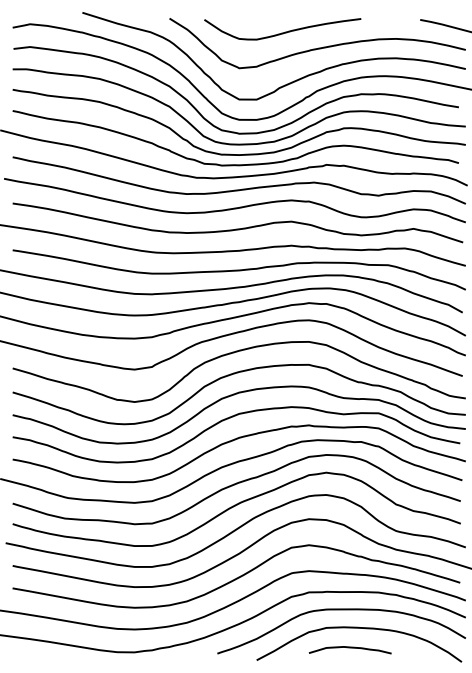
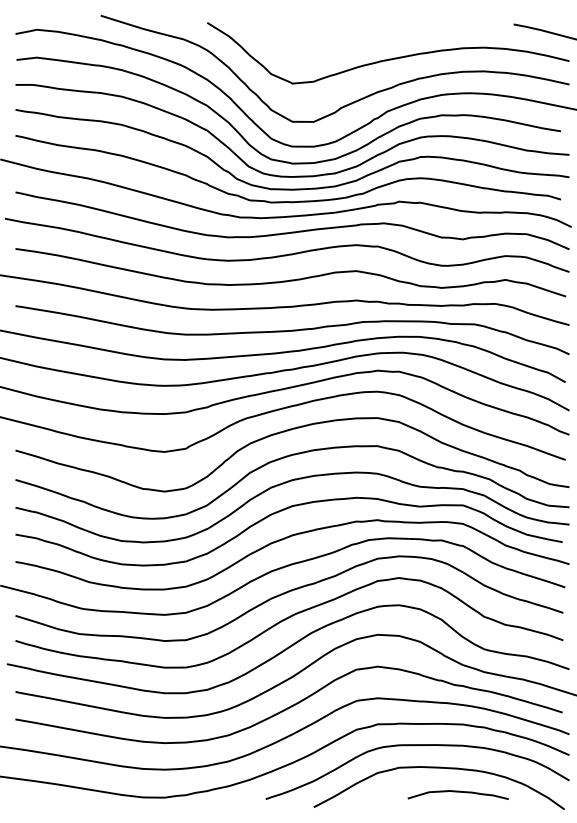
curve: (283, 32) -> (346, 39), removed
curve: (349, 648) -> (457, 792), moved

